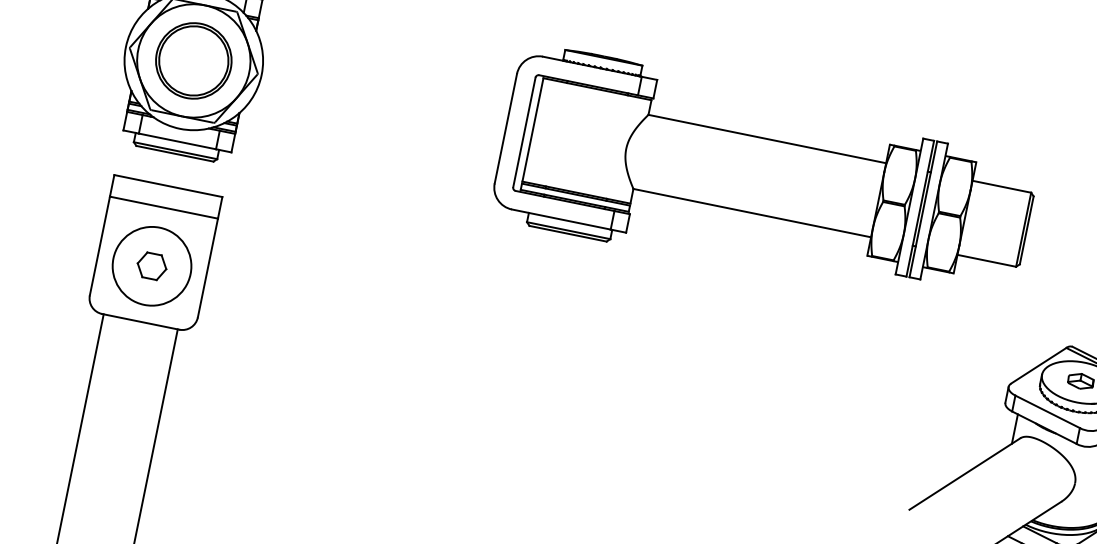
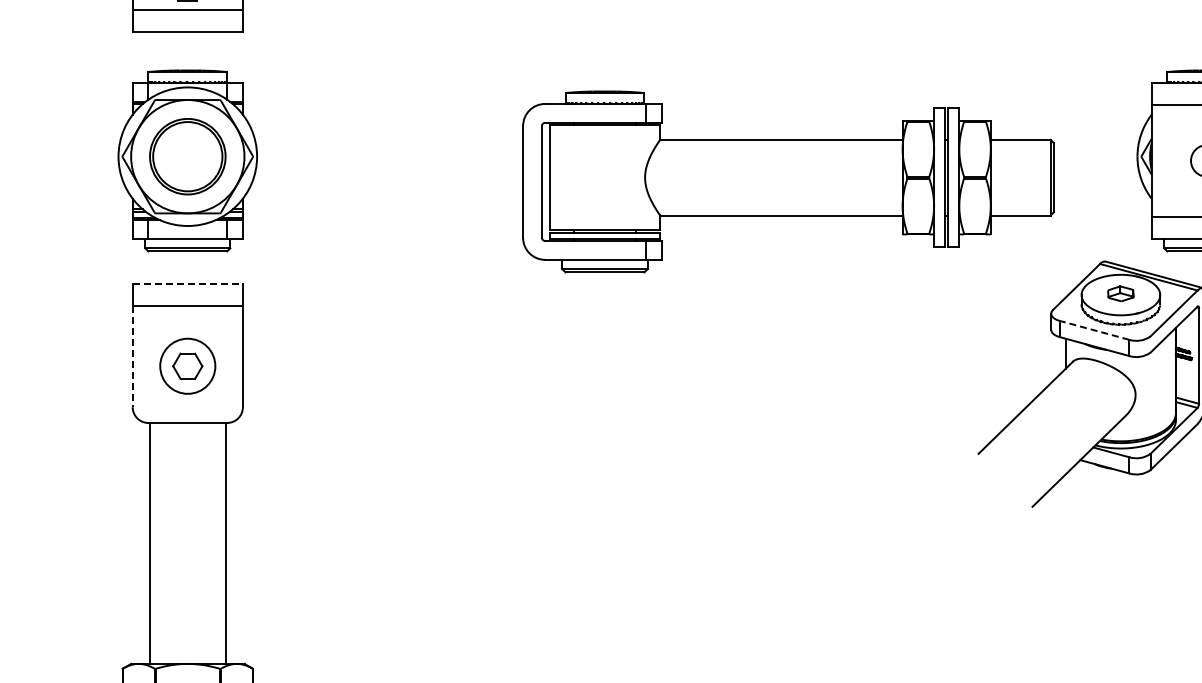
part: (766, 181) -> (788, 181), moved
line: (169, 186) -> (188, 284), solid -> dashed
line: (99, 246) -> (132, 357), solid -> dashed
circle: (151, 265) -> (187, 365), size x0.7
line: (1046, 411) -> (1093, 330), solid -> dashed

